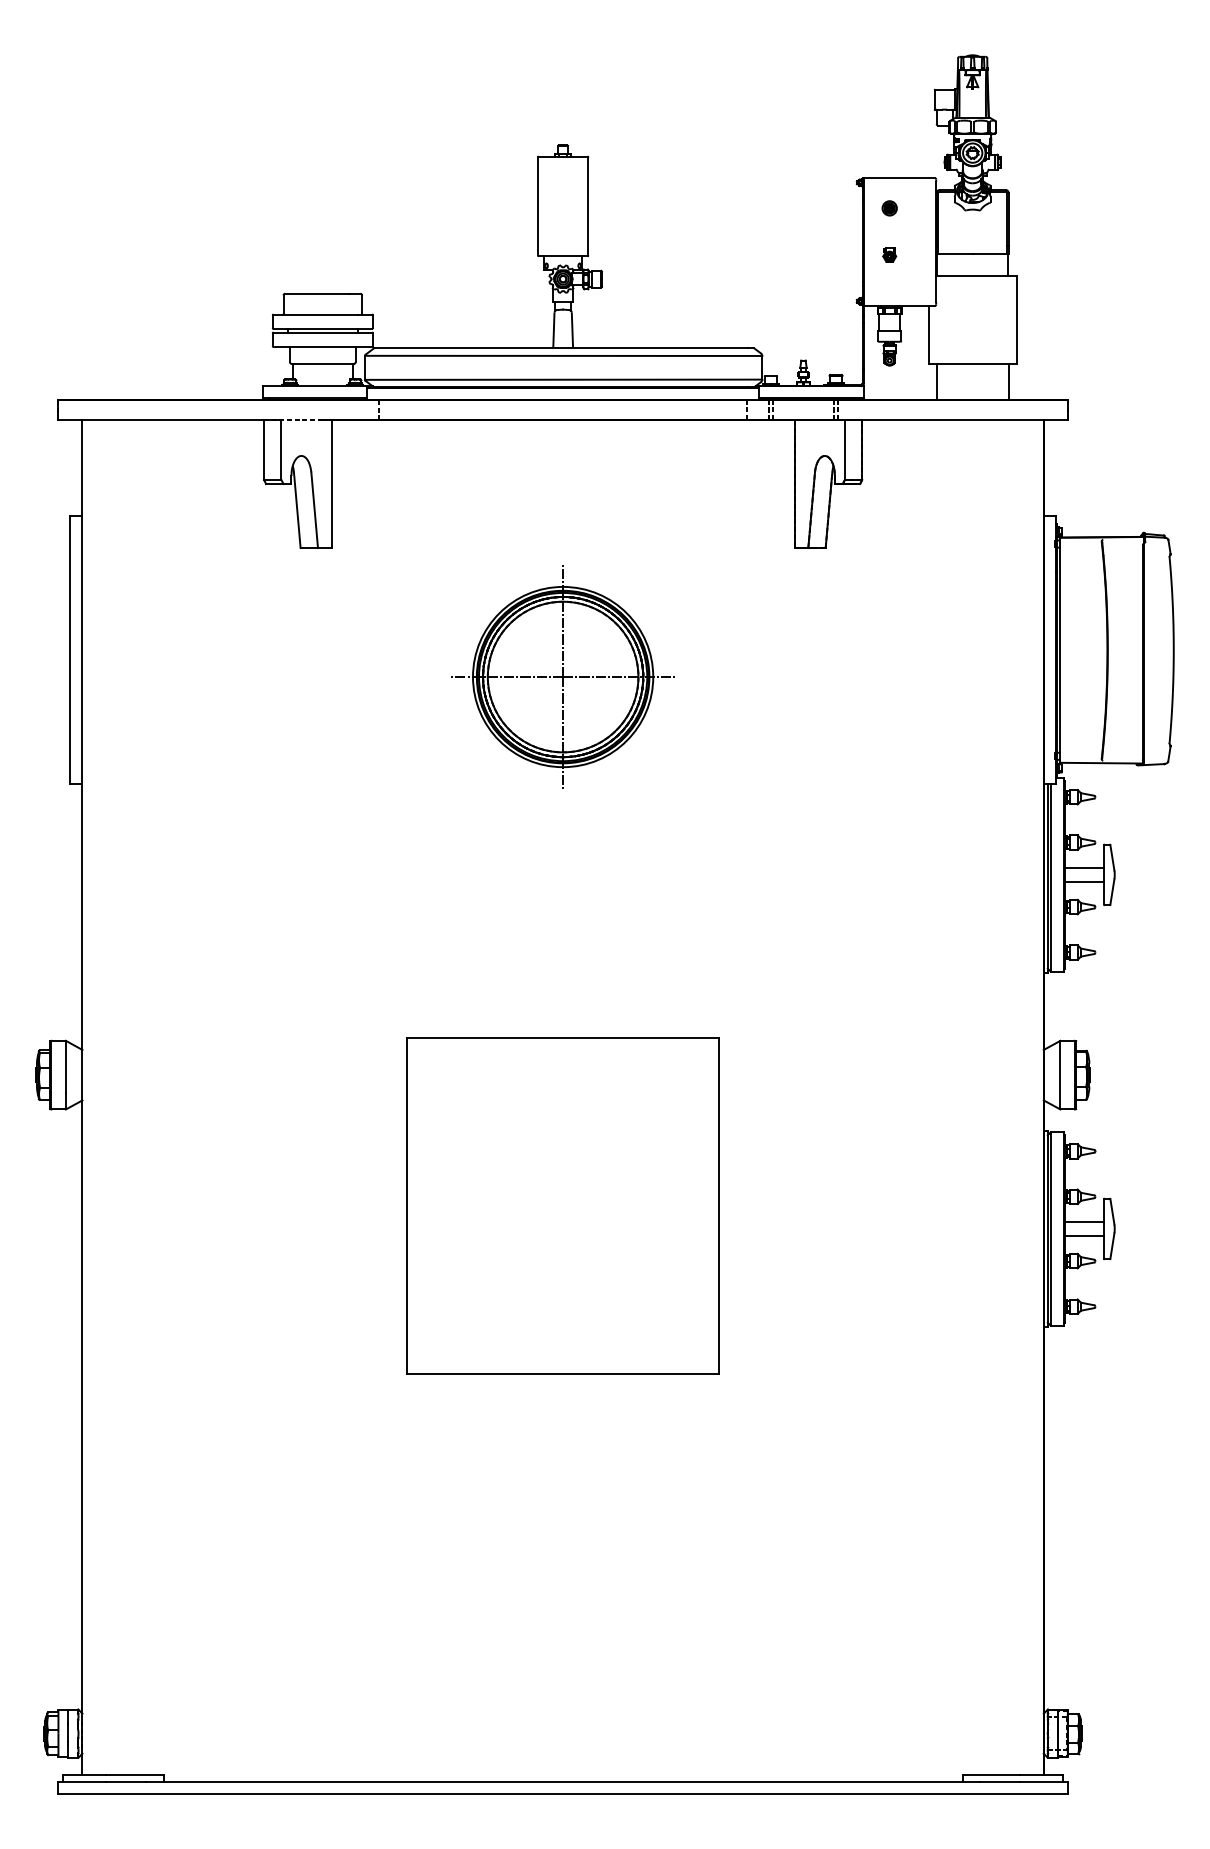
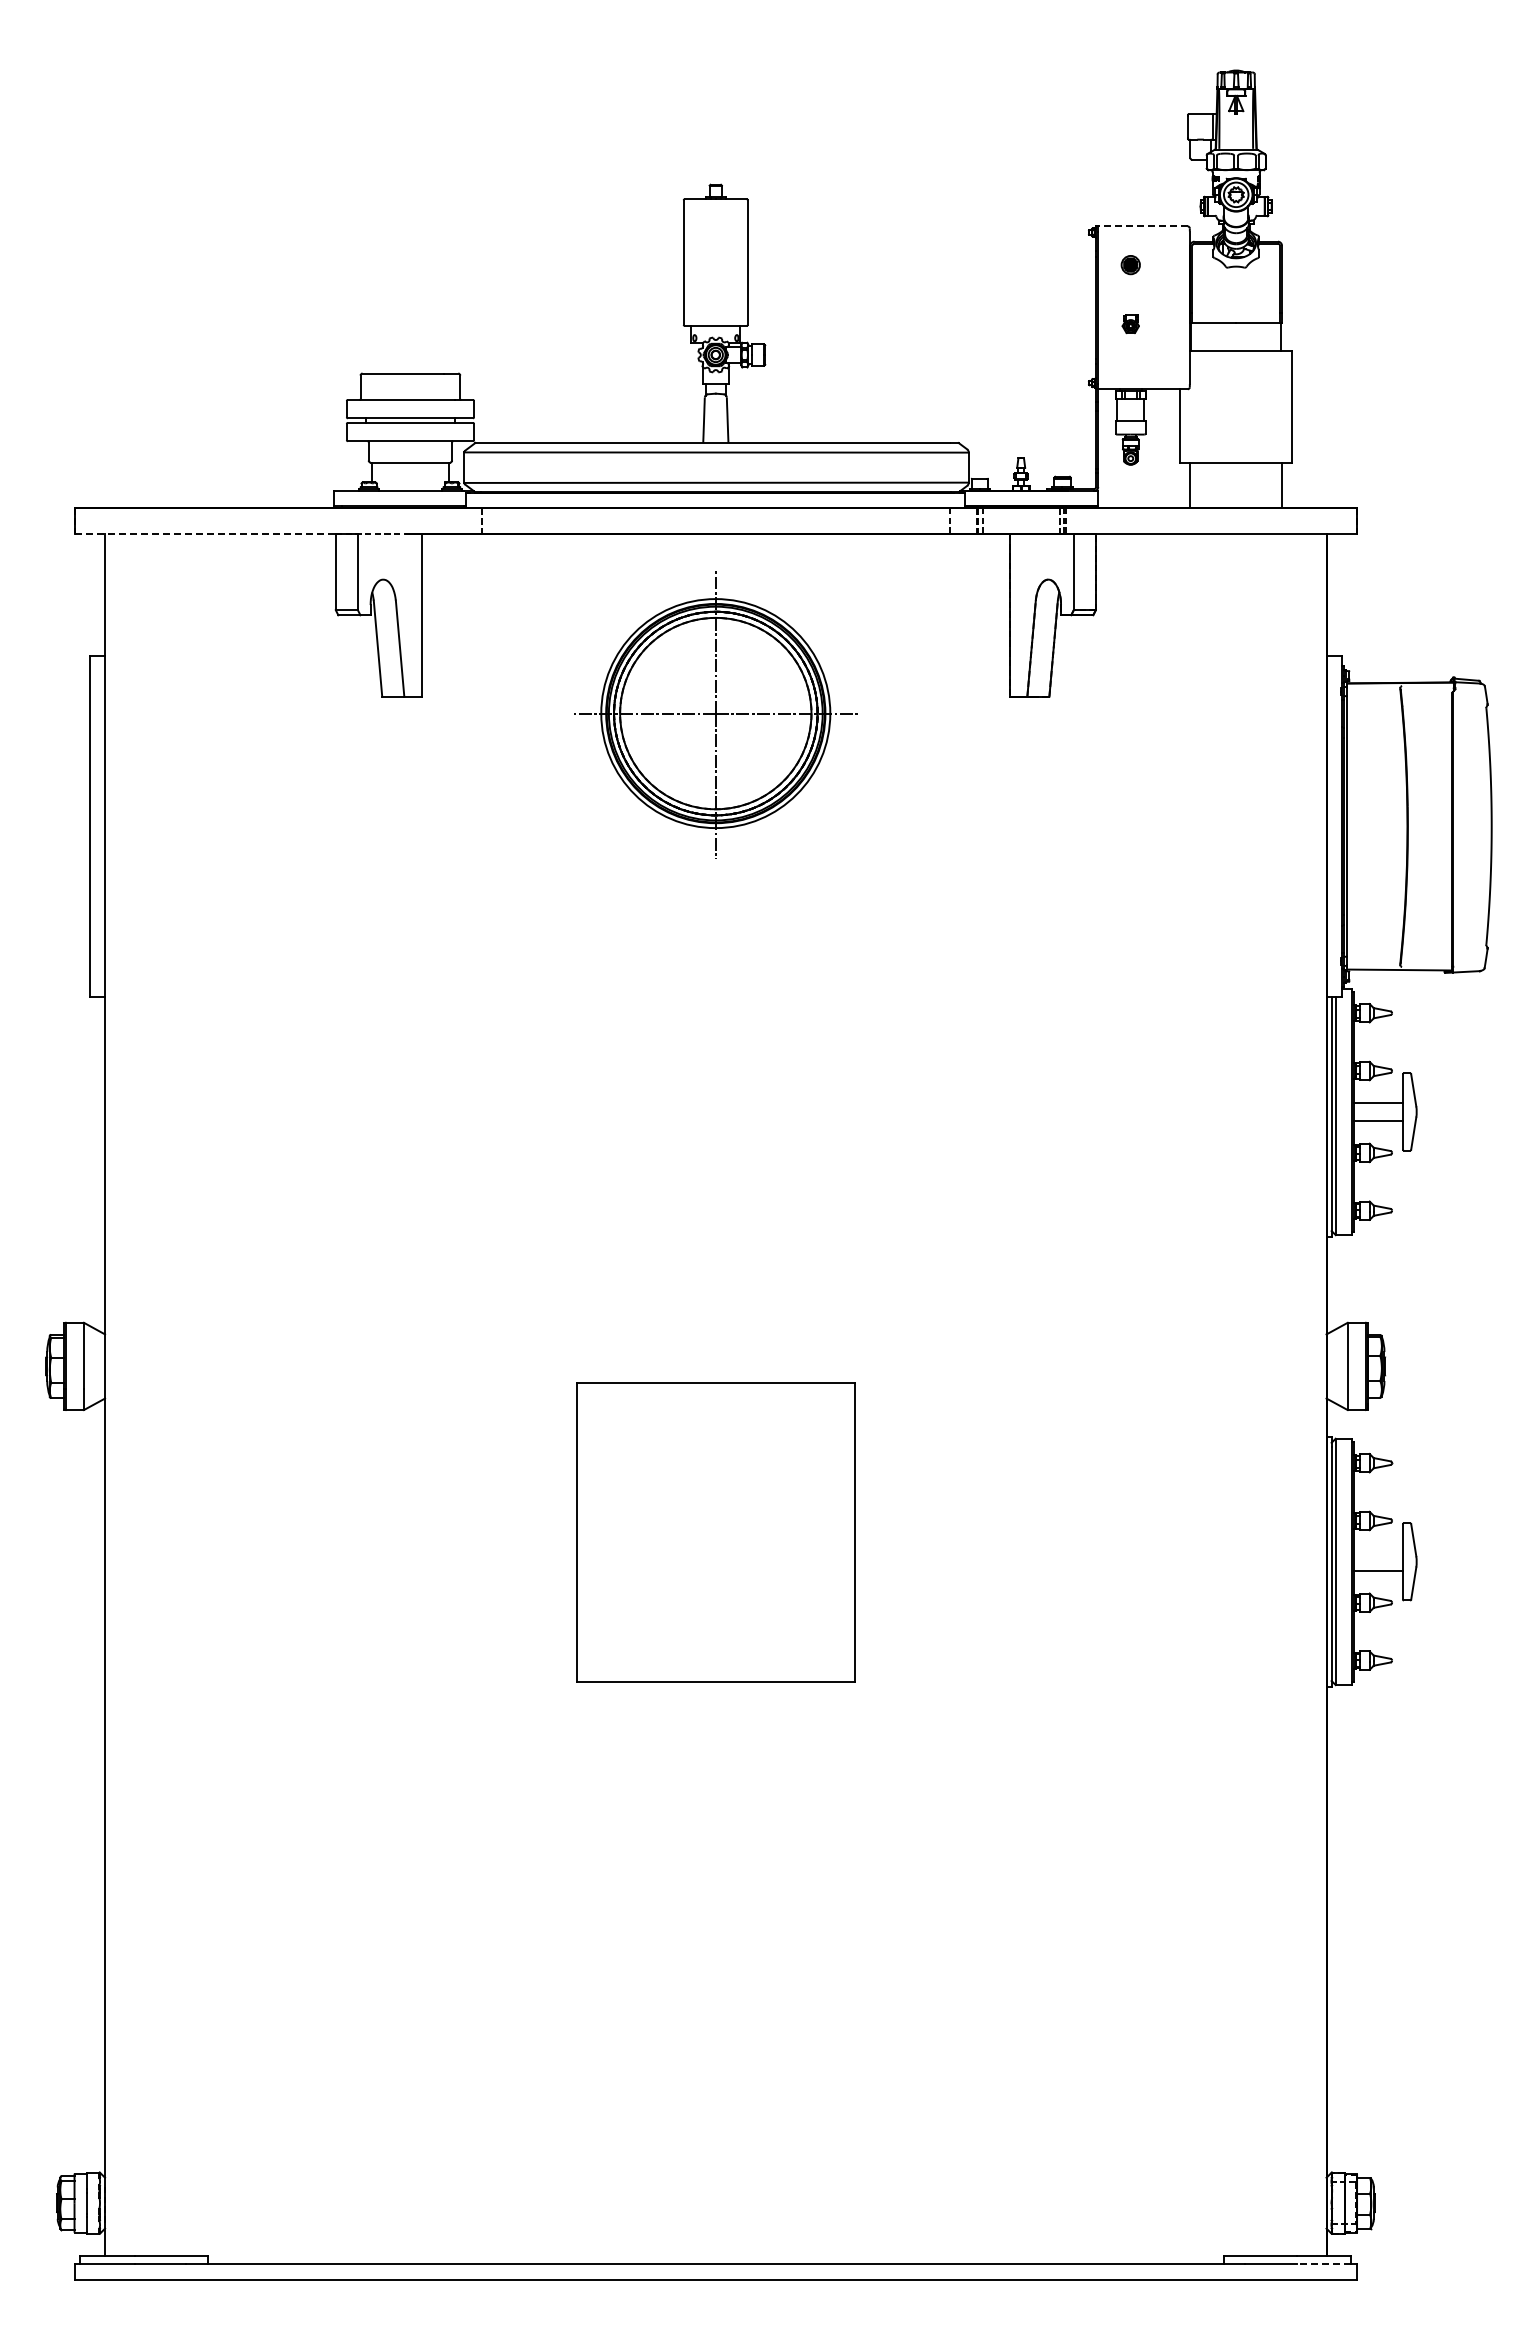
line: (899, 178) -> (1143, 226), solid -> dashed
line: (161, 419) -> (205, 533), solid -> dashed
part: (562, 677) -> (715, 714), moved
part: (562, 1205) -> (715, 1532), size x0.7
line: (1084, 1221) -> (1378, 1552), removed
line: (1041, 1781) -> (1323, 2264), solid -> dashed

